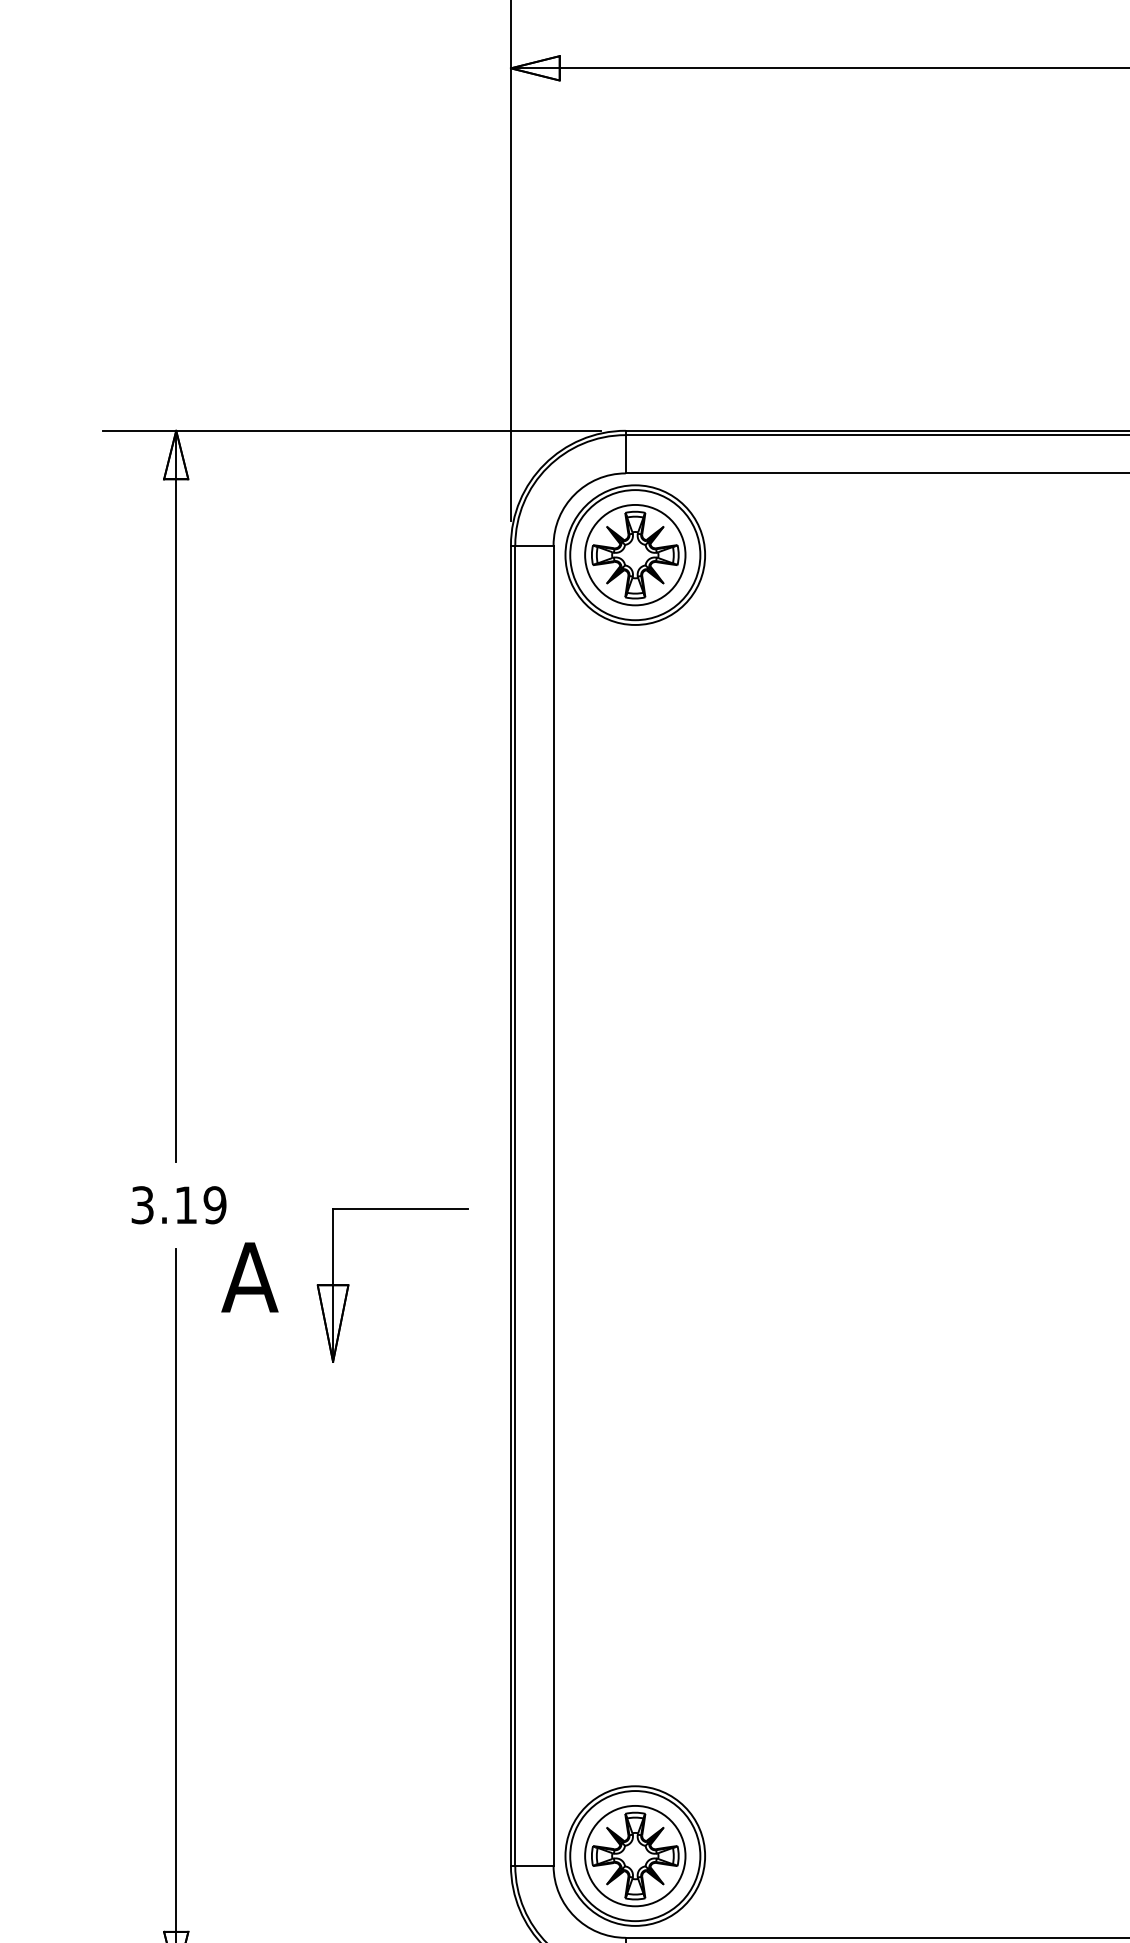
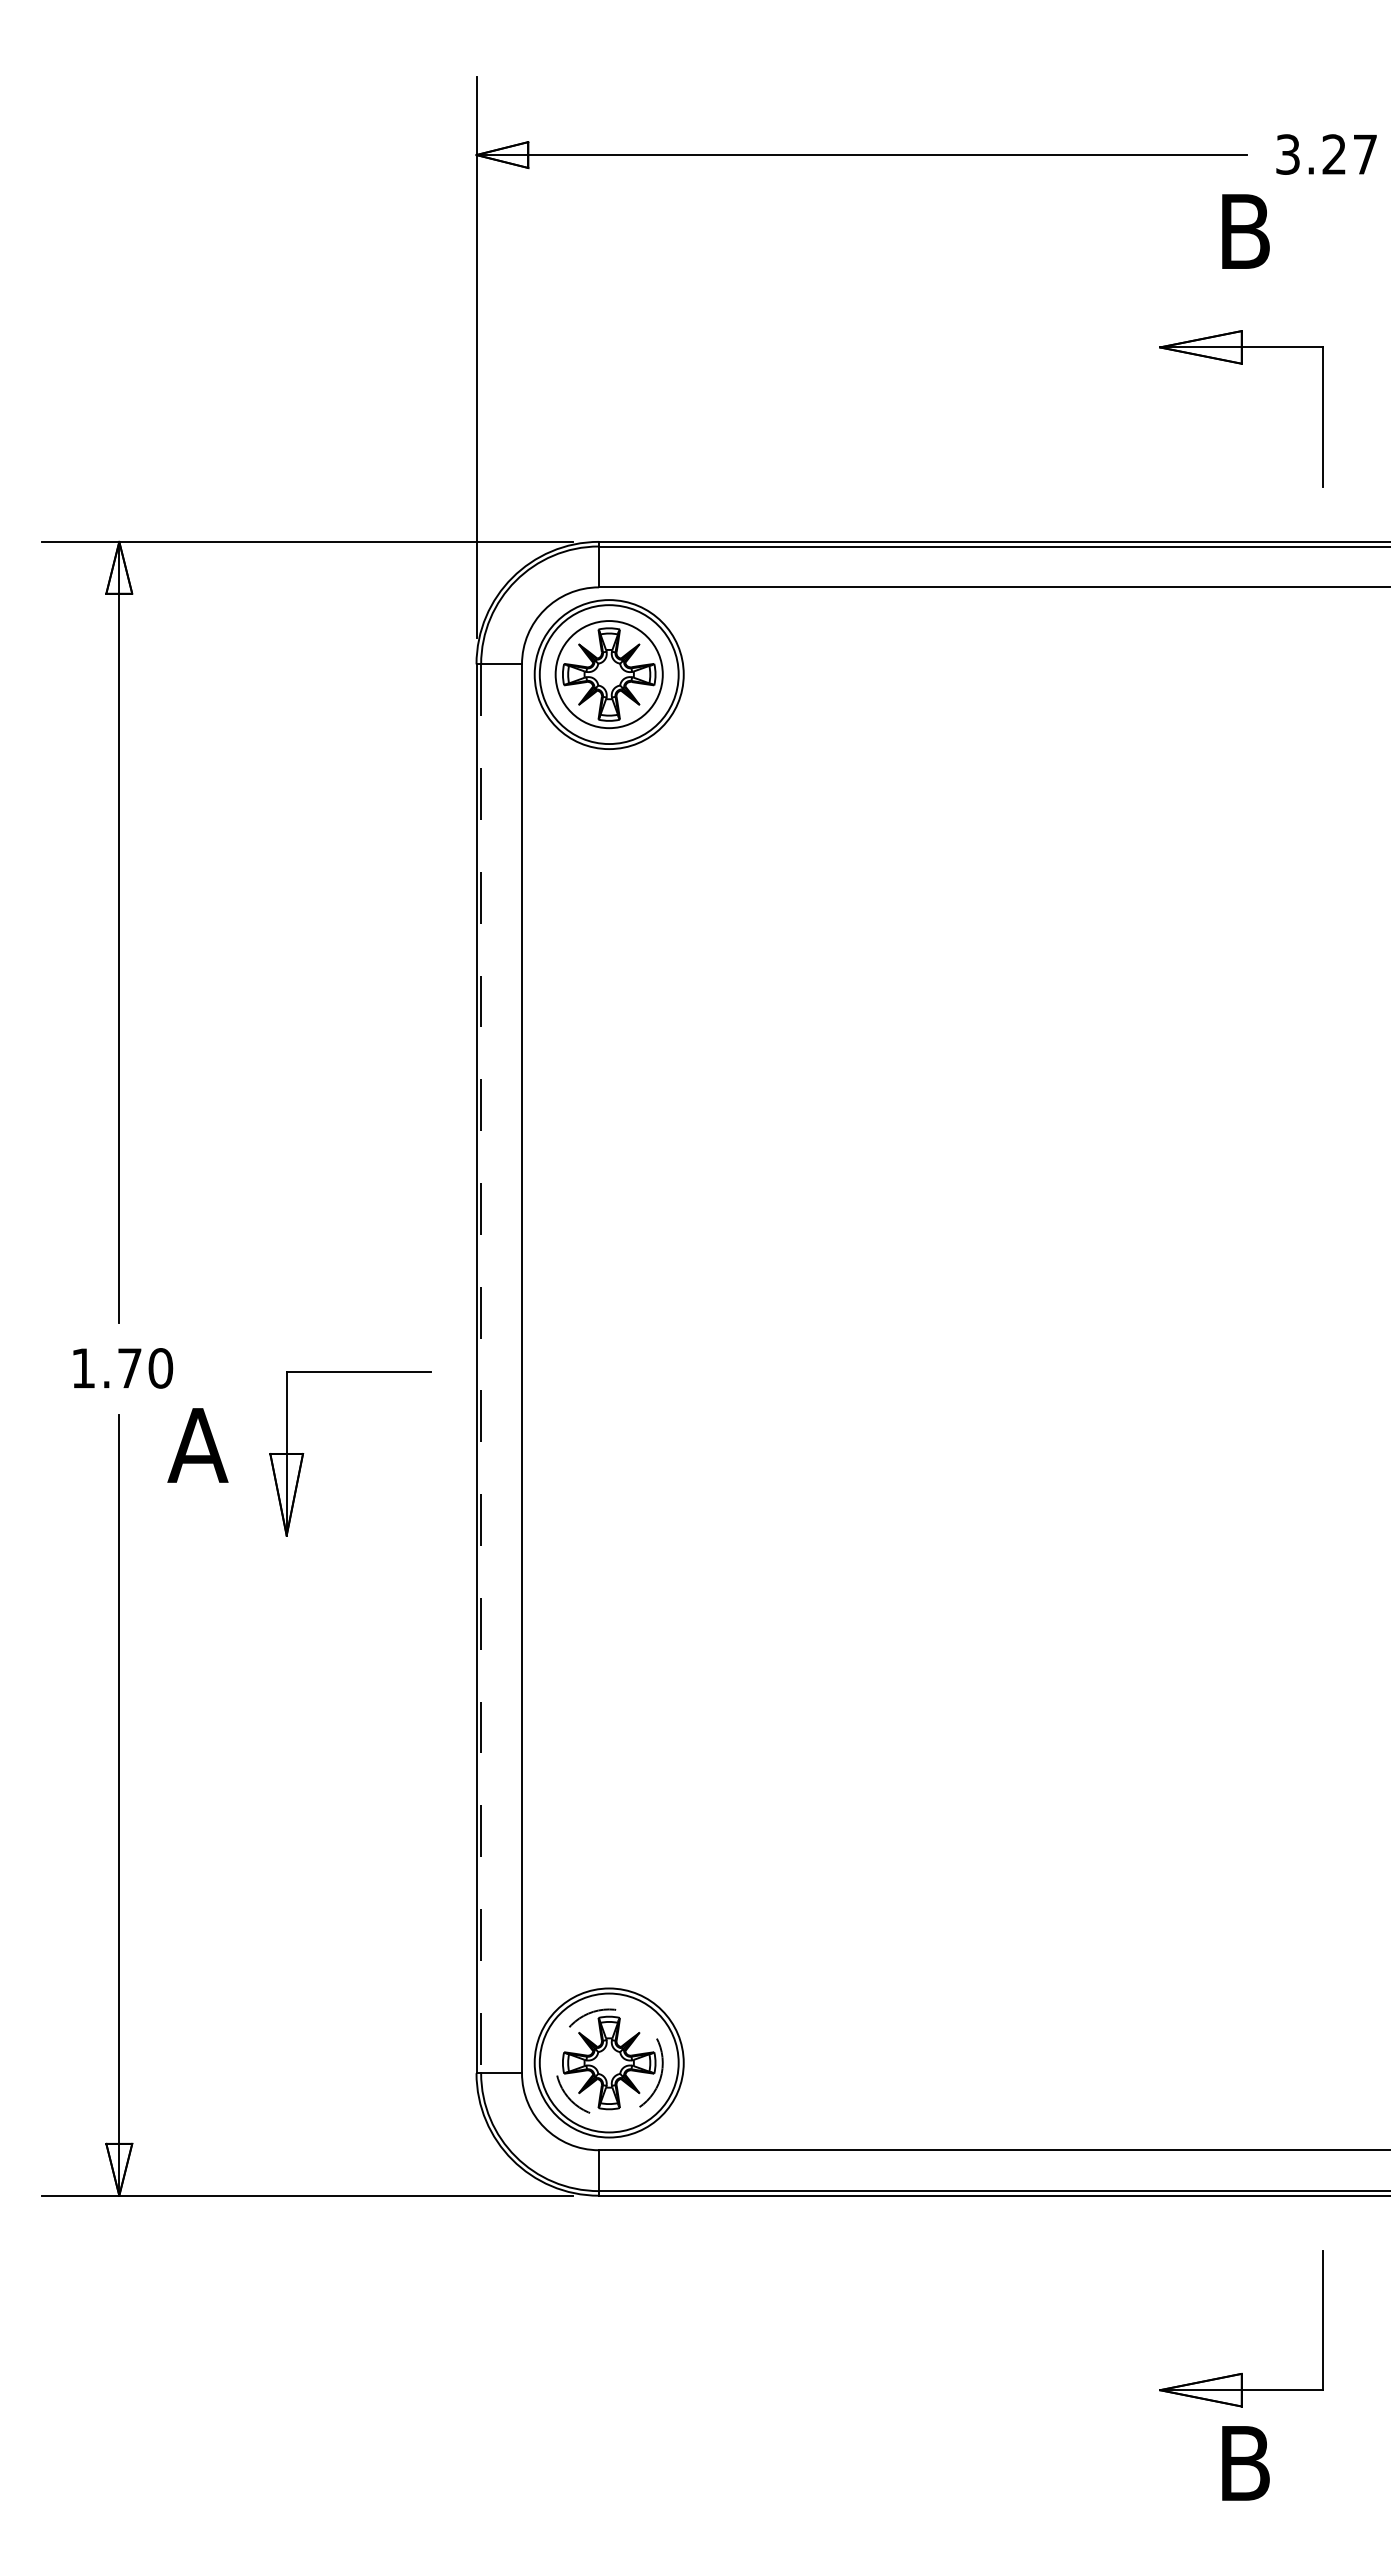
text: (179, 1205) -> (122, 1368), 3.19 -> 1.70
line: (515, 1206) -> (481, 1369), solid -> dashed
circle: (634, 1855) -> (608, 2062), solid -> dashed

